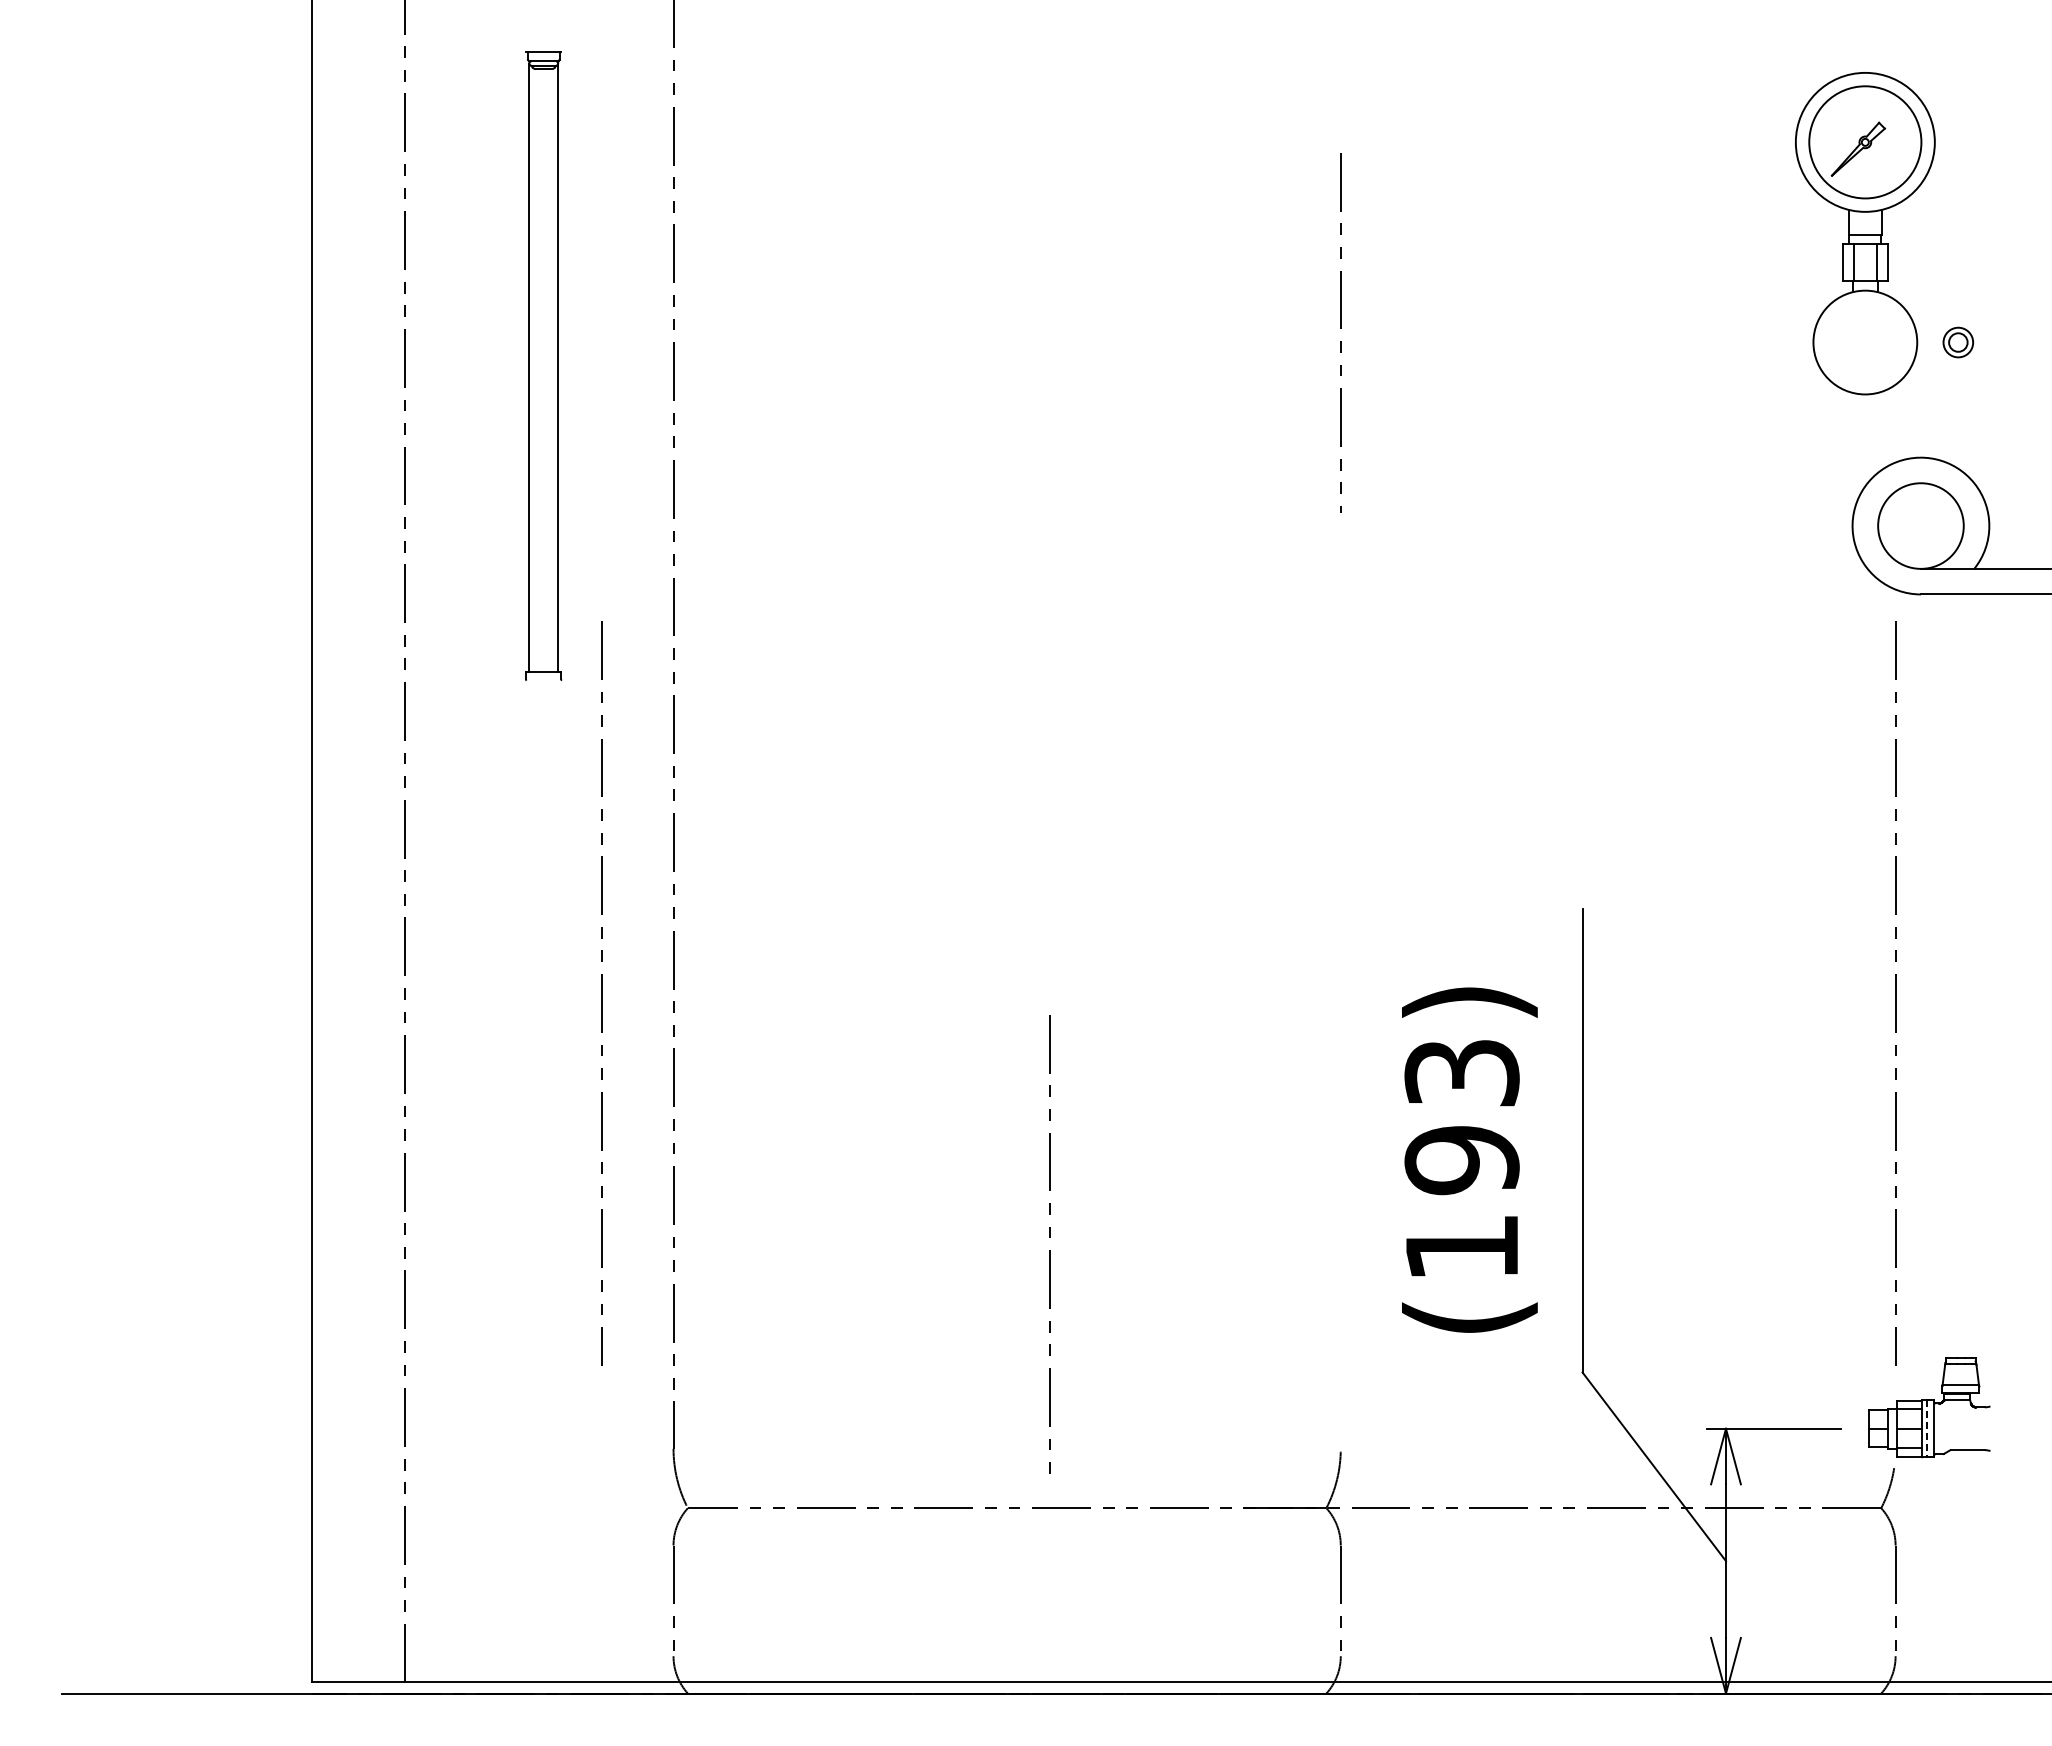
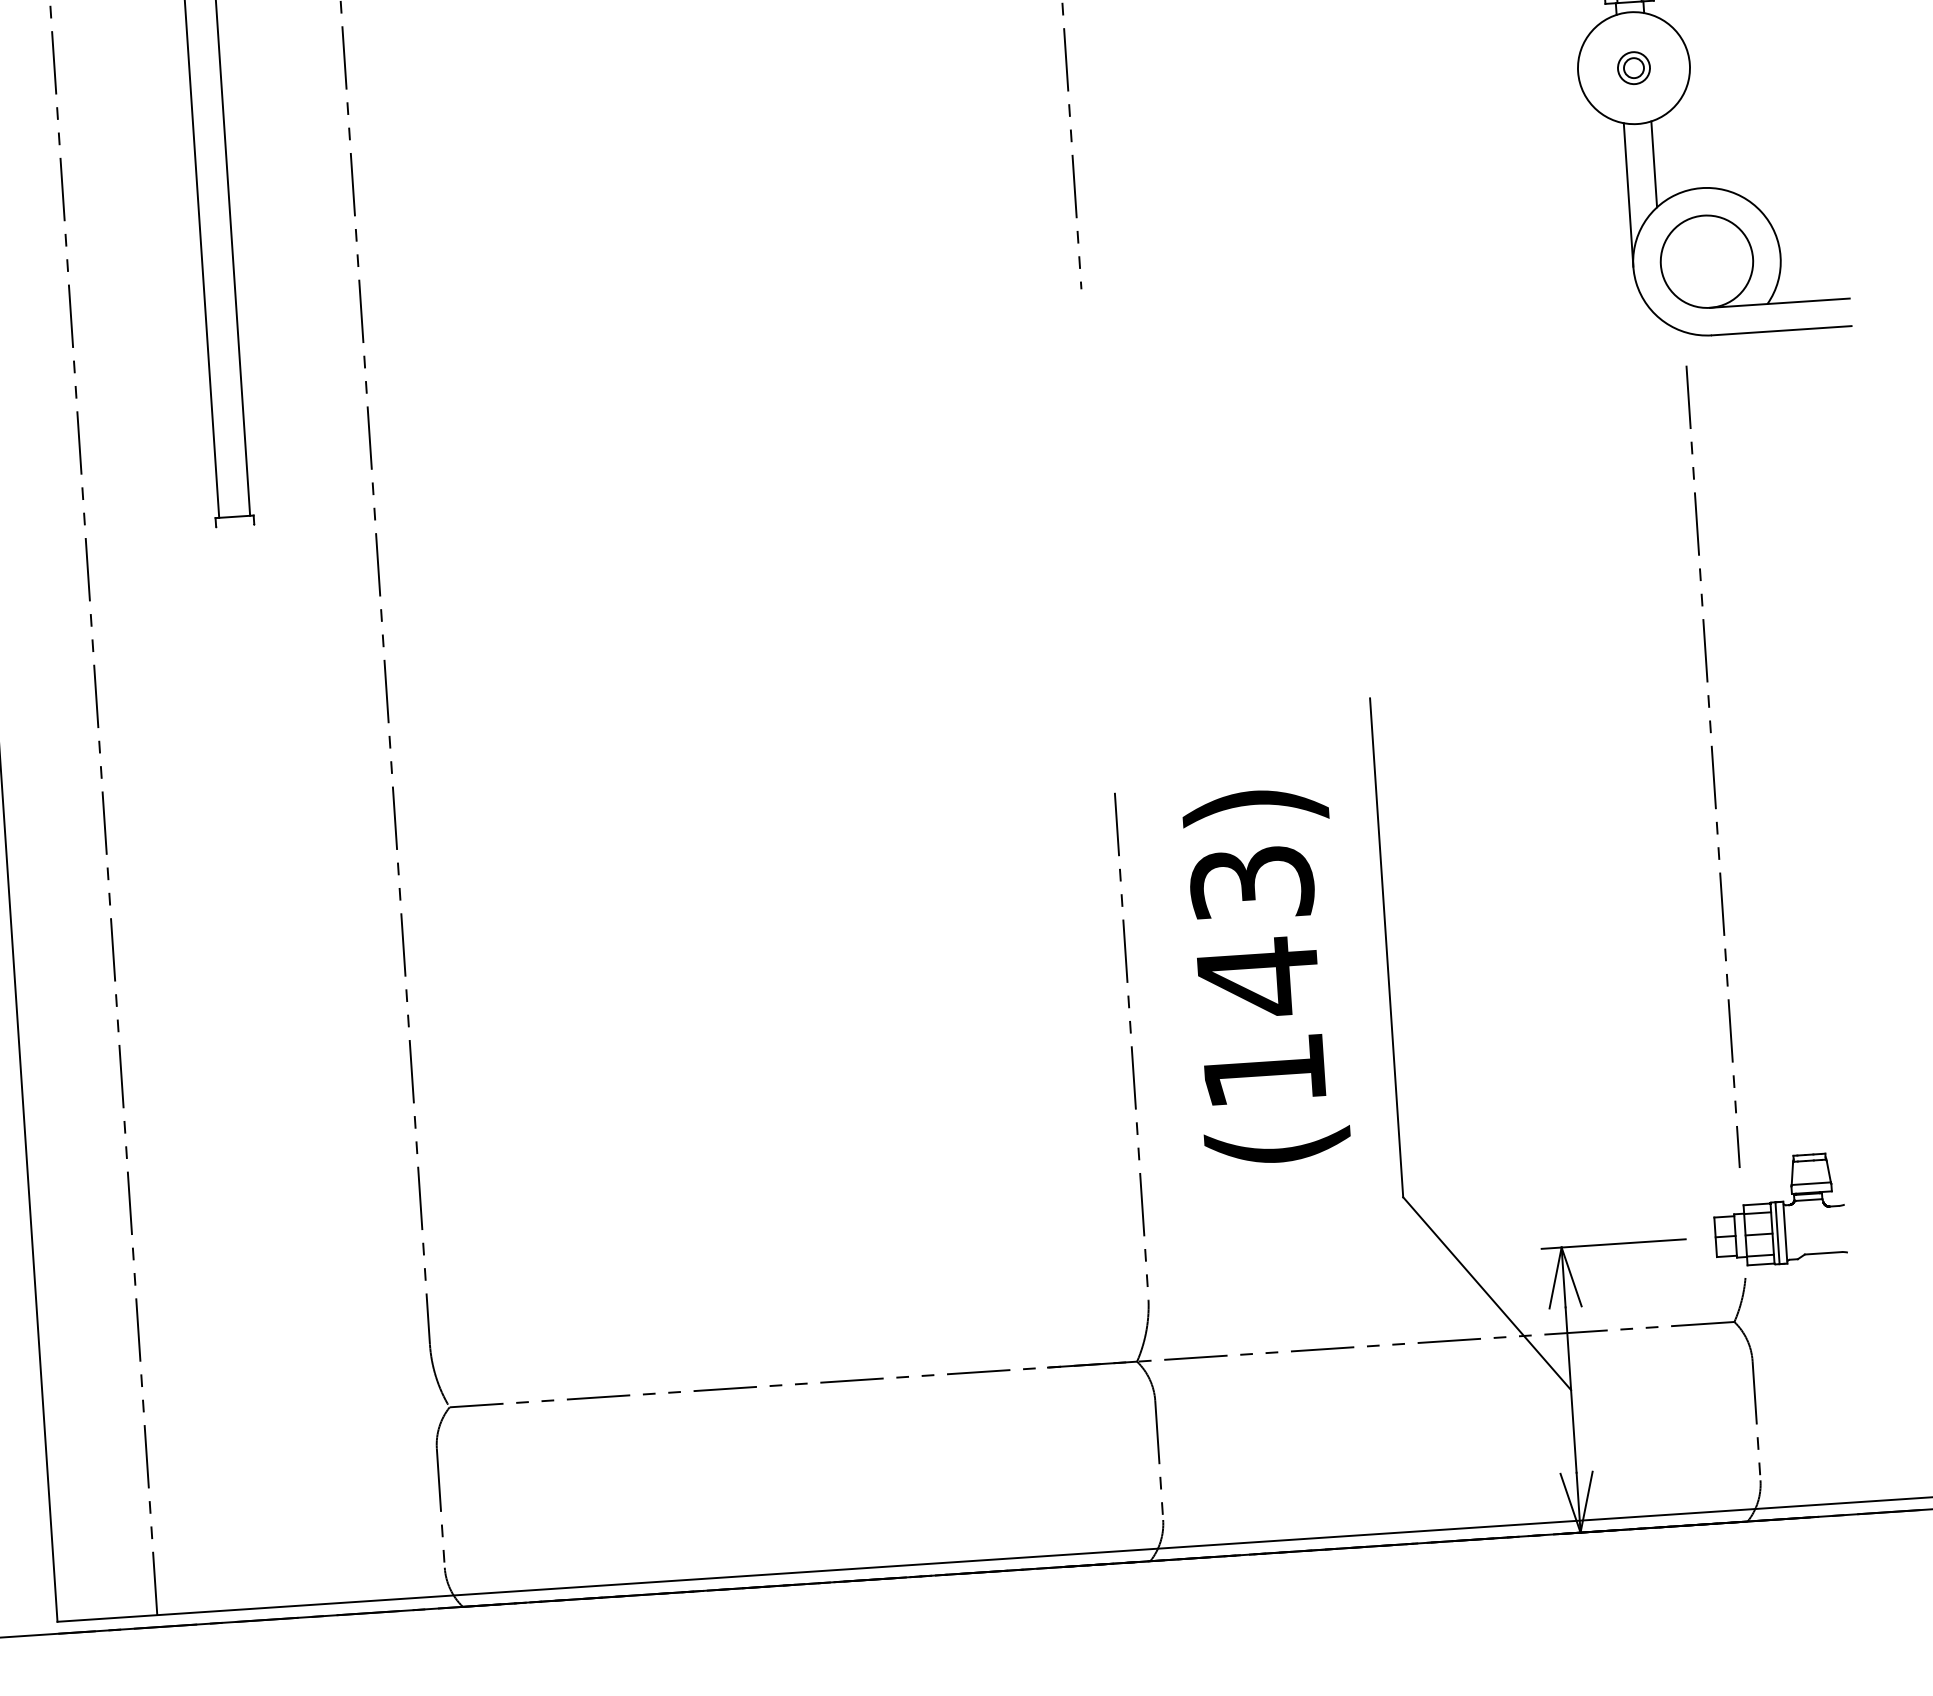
part: (1958, 342) -> (1634, 68), moved
line: (1878, 432) -> (1654, 164), added
line: (1852, 459) -> (1628, 194), added
line: (601, 993) -> (319, 859), removed
text: (1461, 1160) -> (1257, 977), (193) -> (143)
line: (1049, 1250) -> (1131, 1046), moved
line: (1926, 1428) -> (1777, 1232), dashed -> solid

